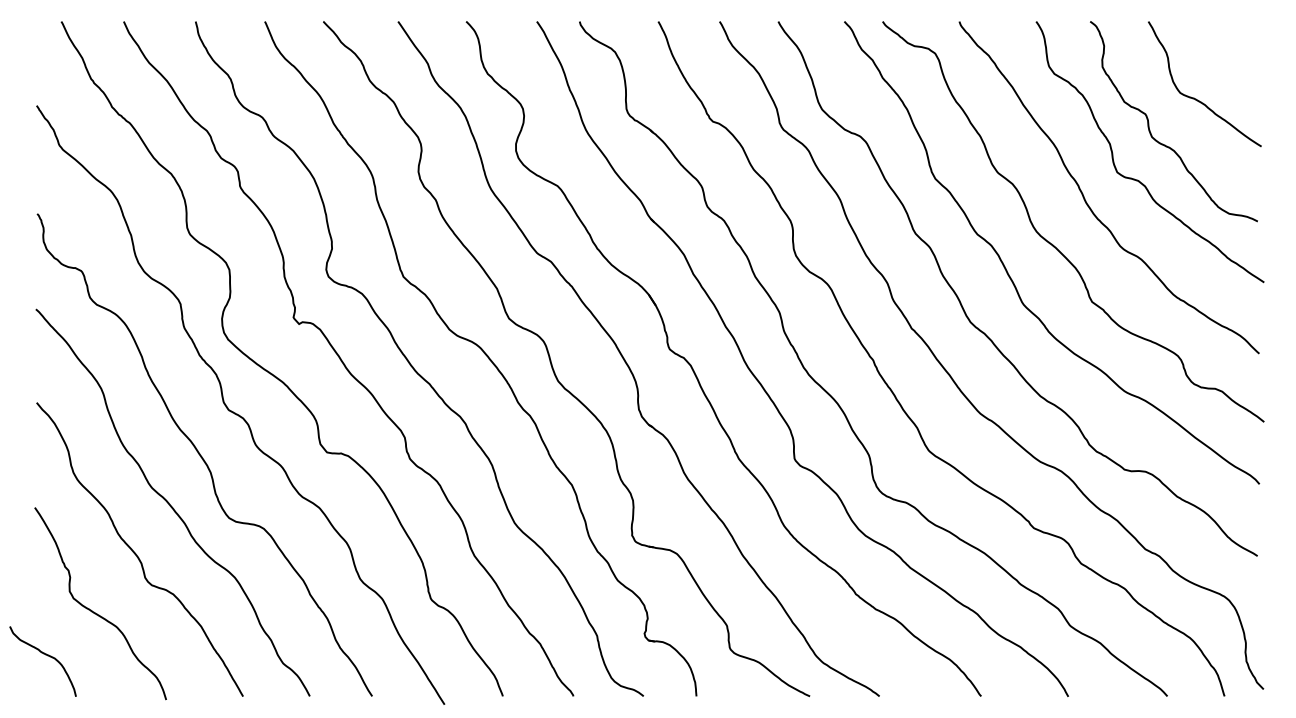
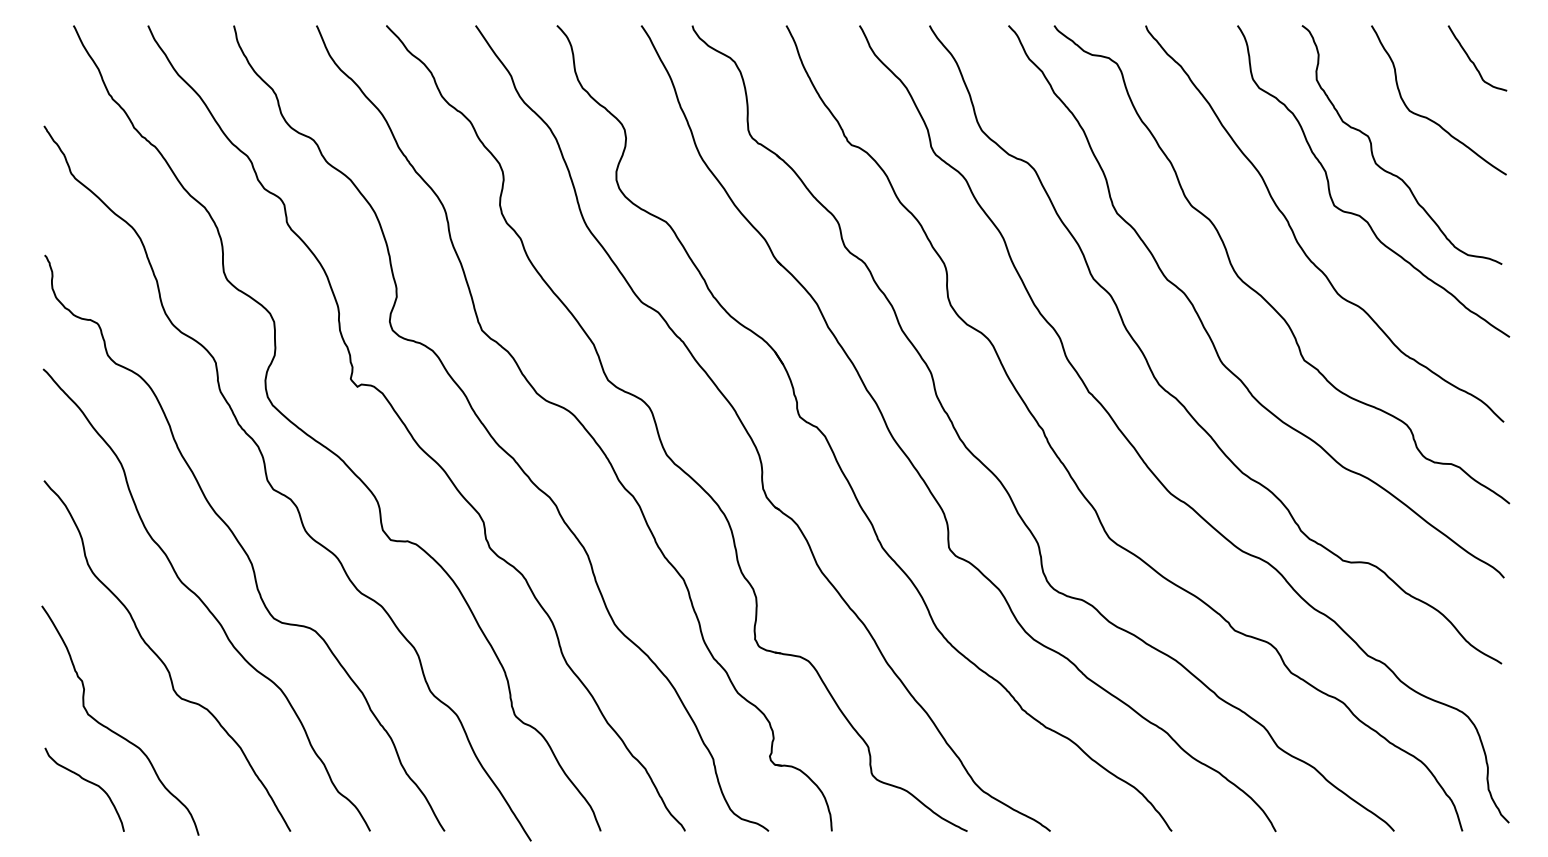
curve: (1233, 51) -> (1473, 61), added
curve: (46, 655) -> (88, 782), moved

